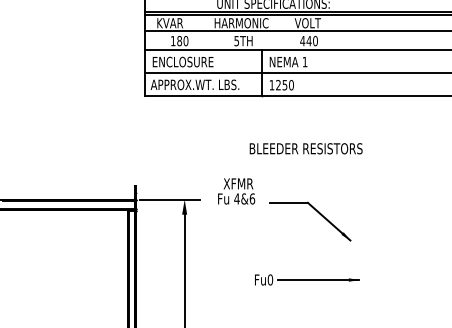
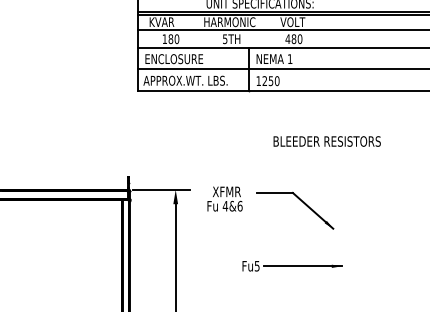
text: (308, 41) -> (293, 39), 440 -> 480
text: (305, 148) -> (326, 141), moved
text: (235, 190) -> (224, 198), moved
text: (269, 279) -> (256, 265), Fu0 -> Fu5

